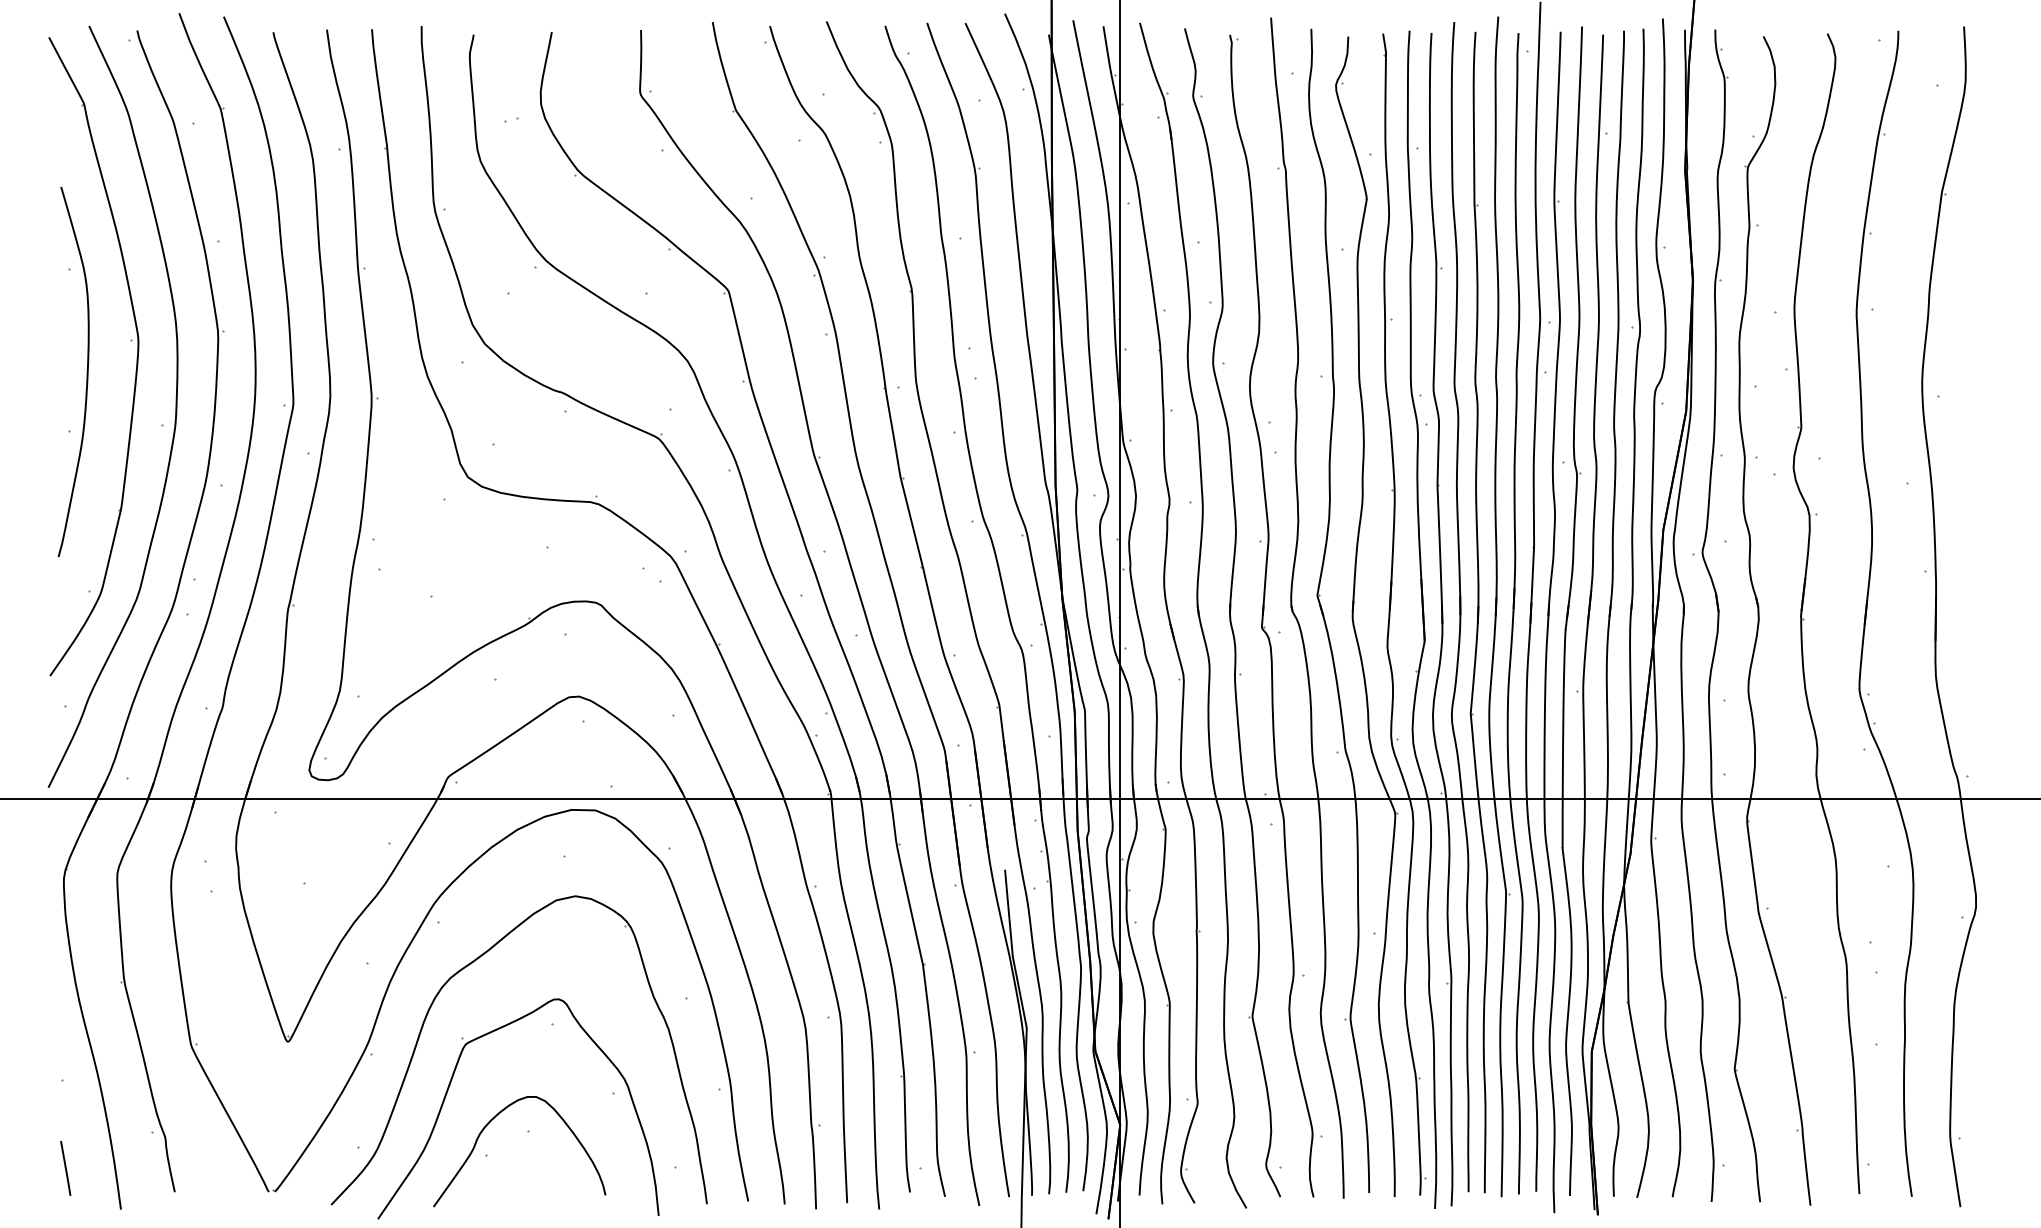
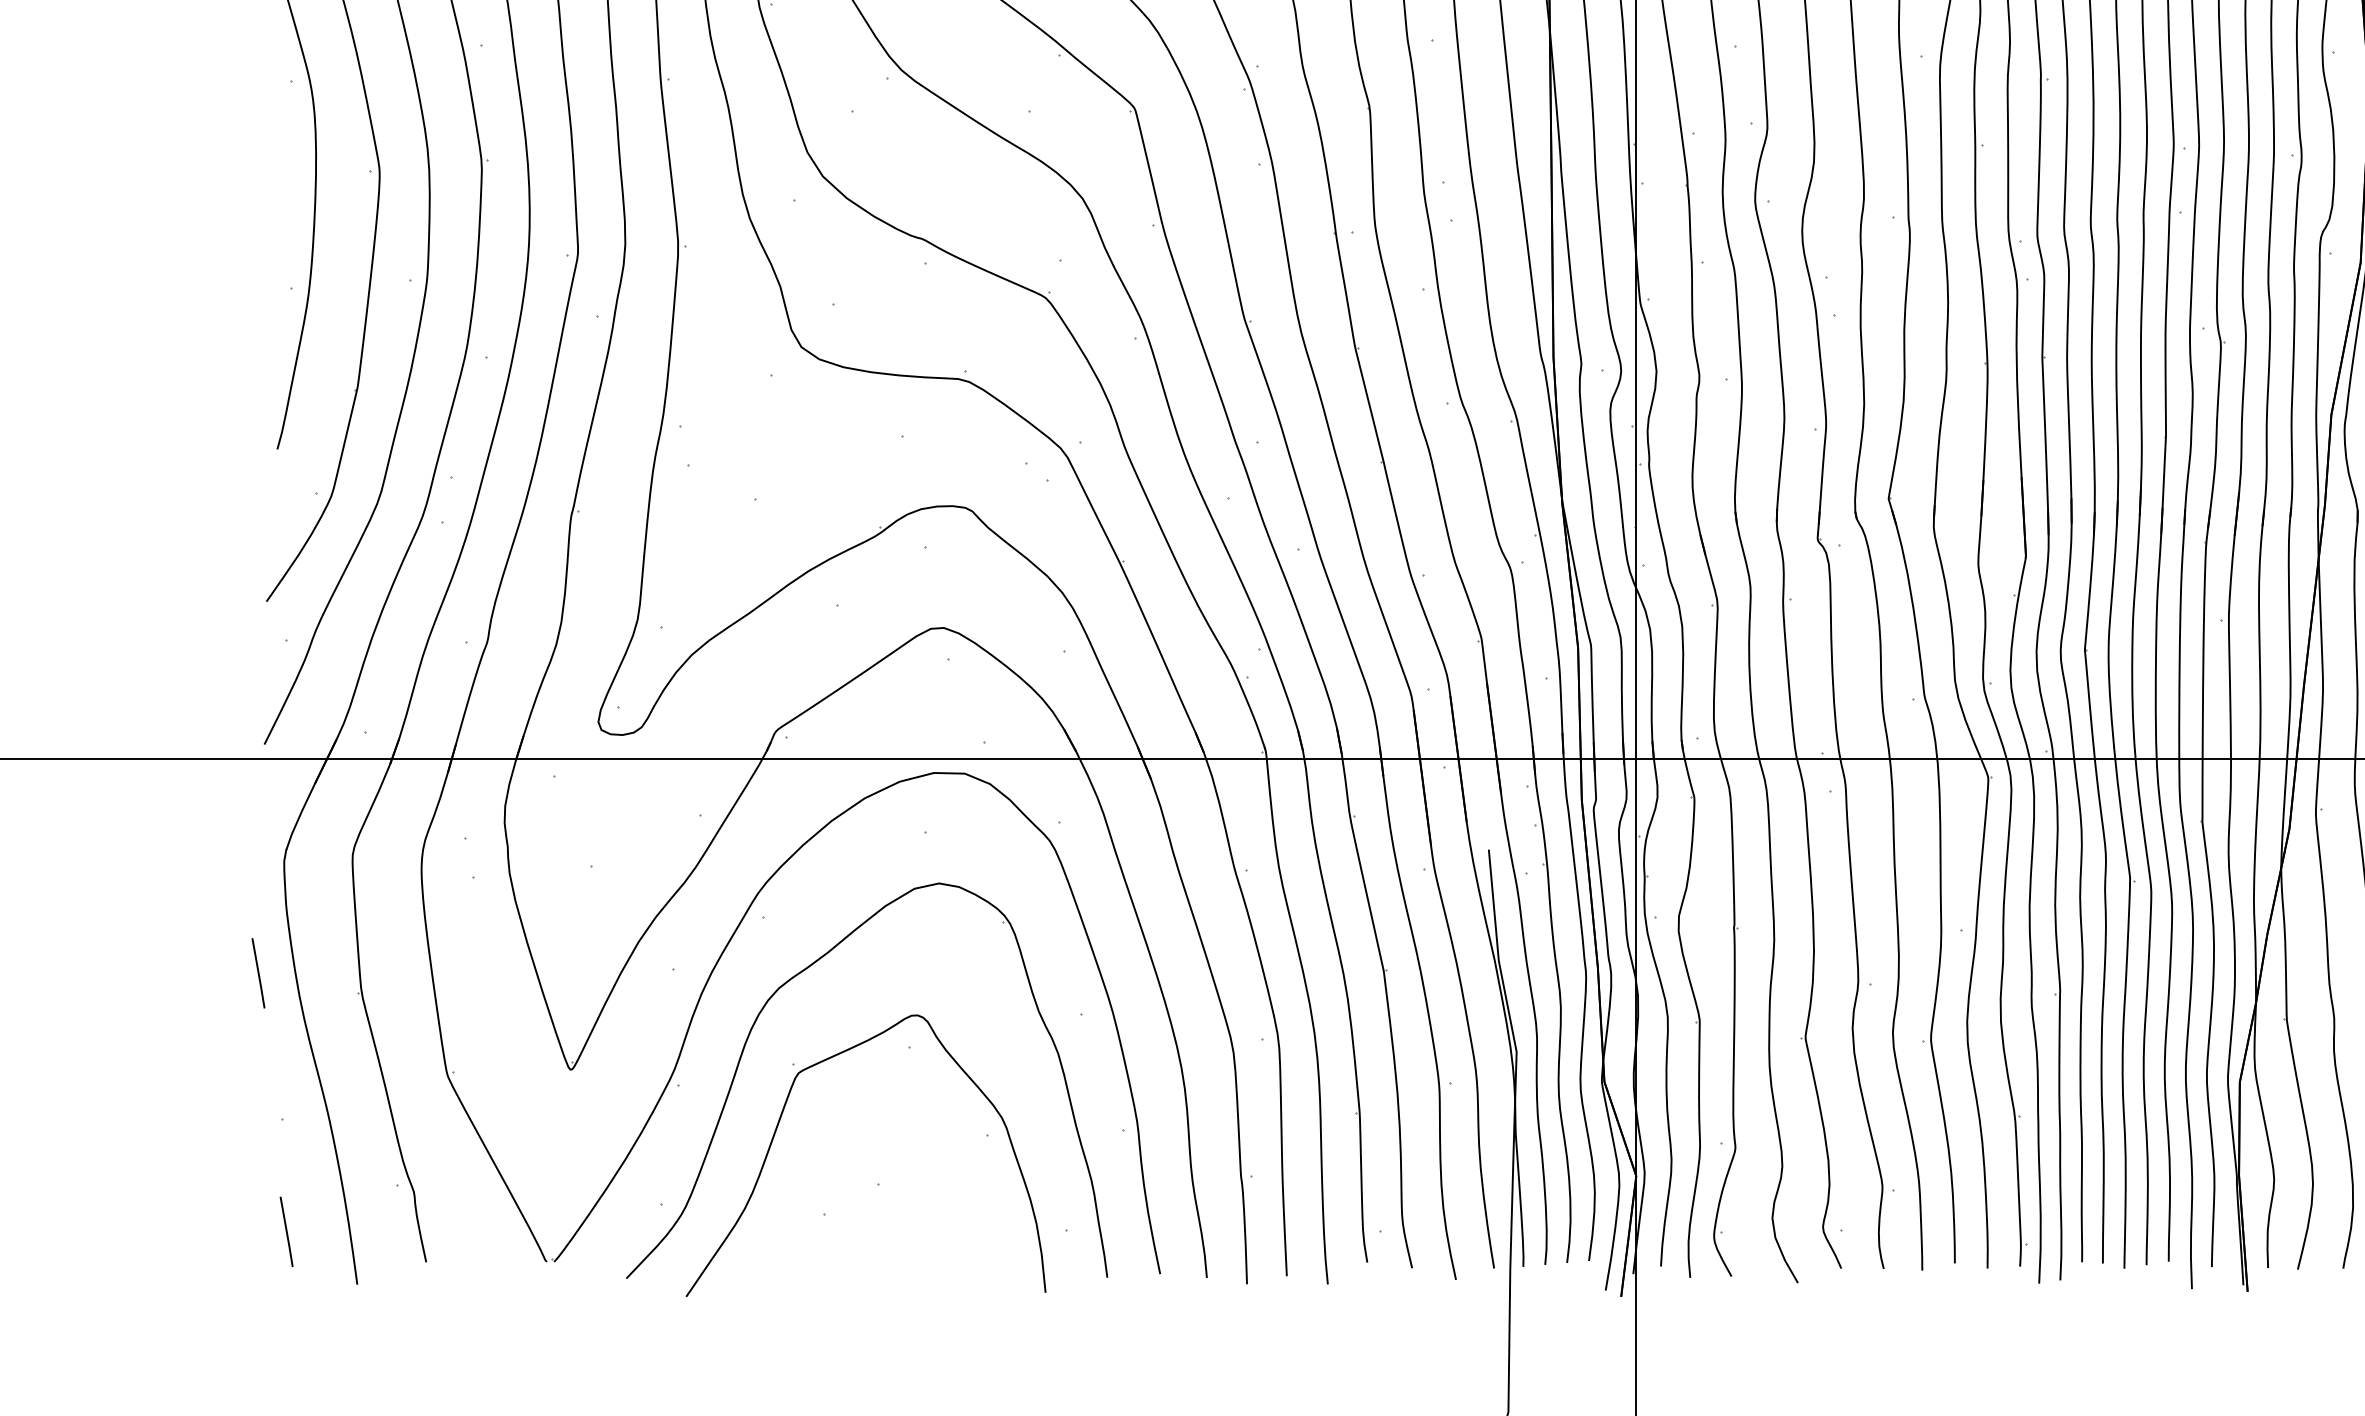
line: (43, 966) -> (258, 973), added
curve: (490, 1122) -> (830, 1173), removed

